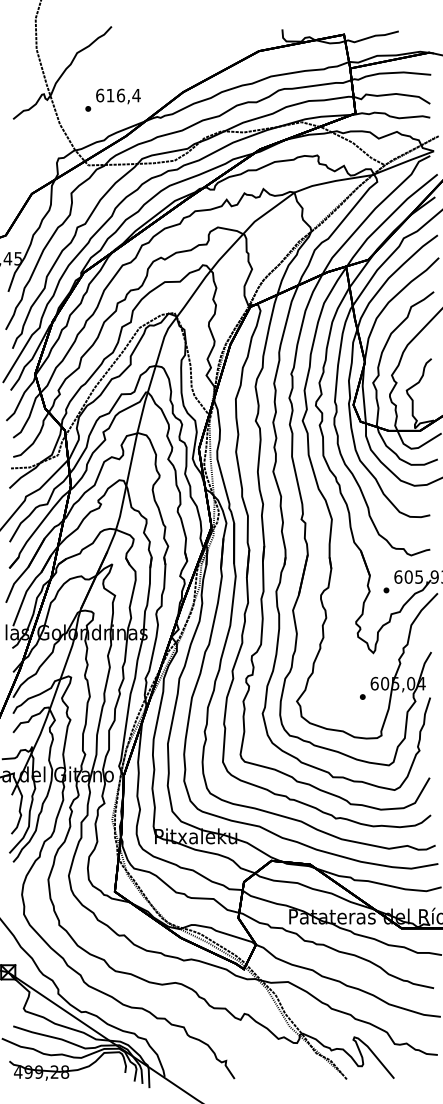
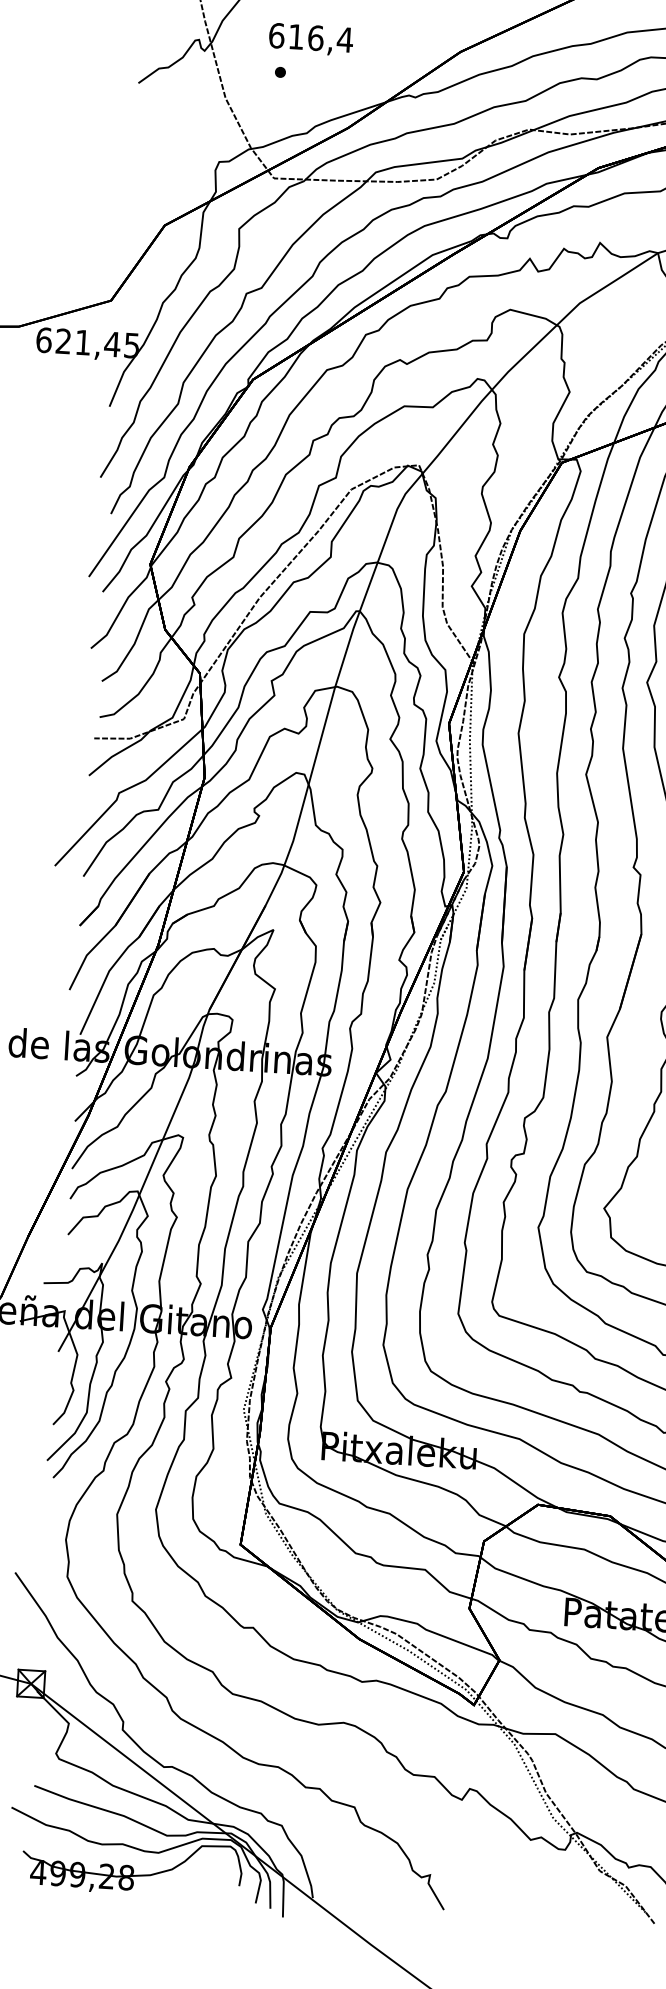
text: (118, 96) -> (311, 39), moved

